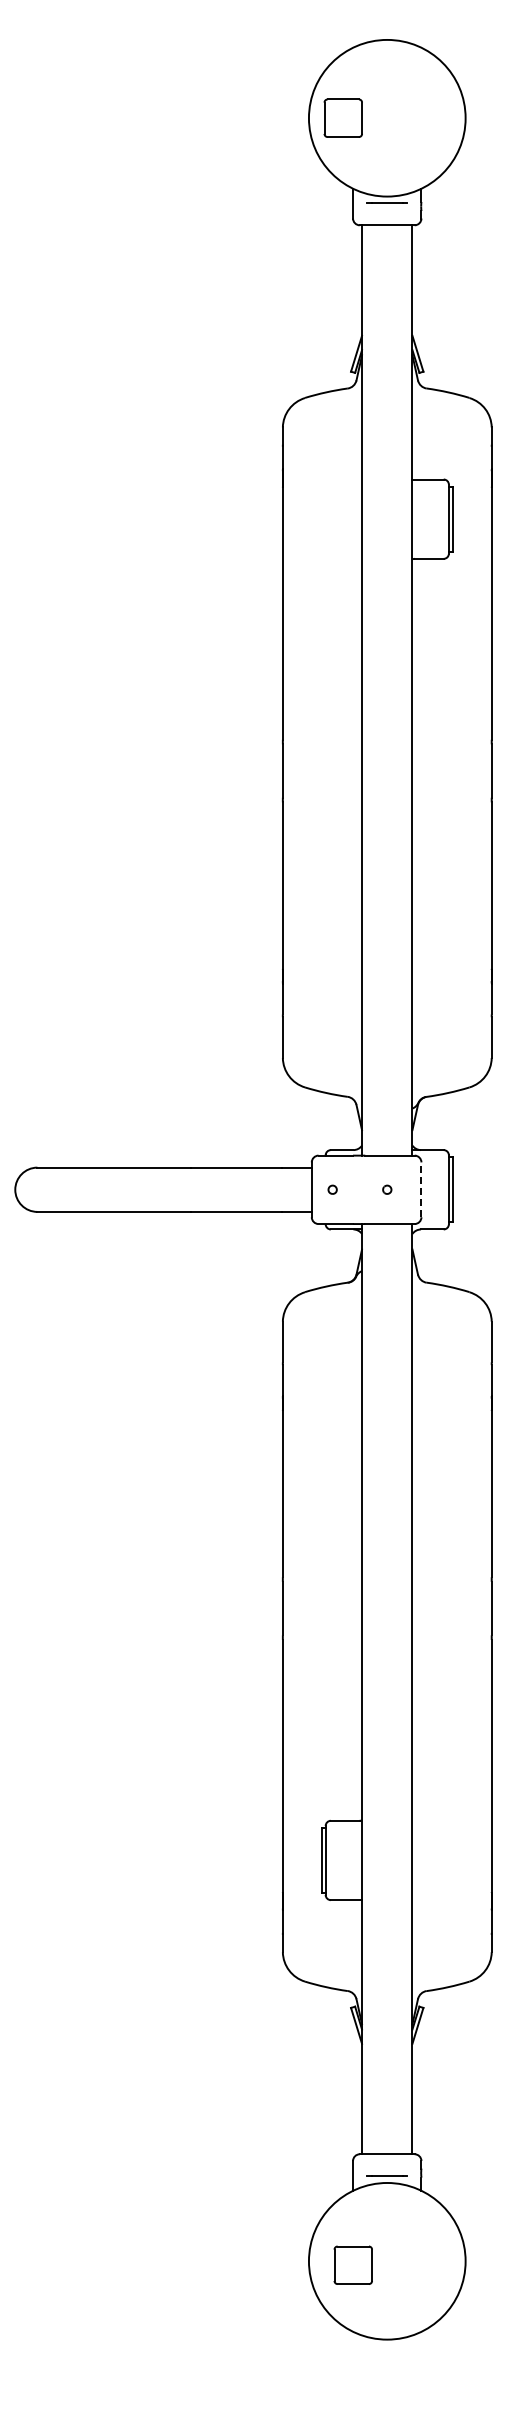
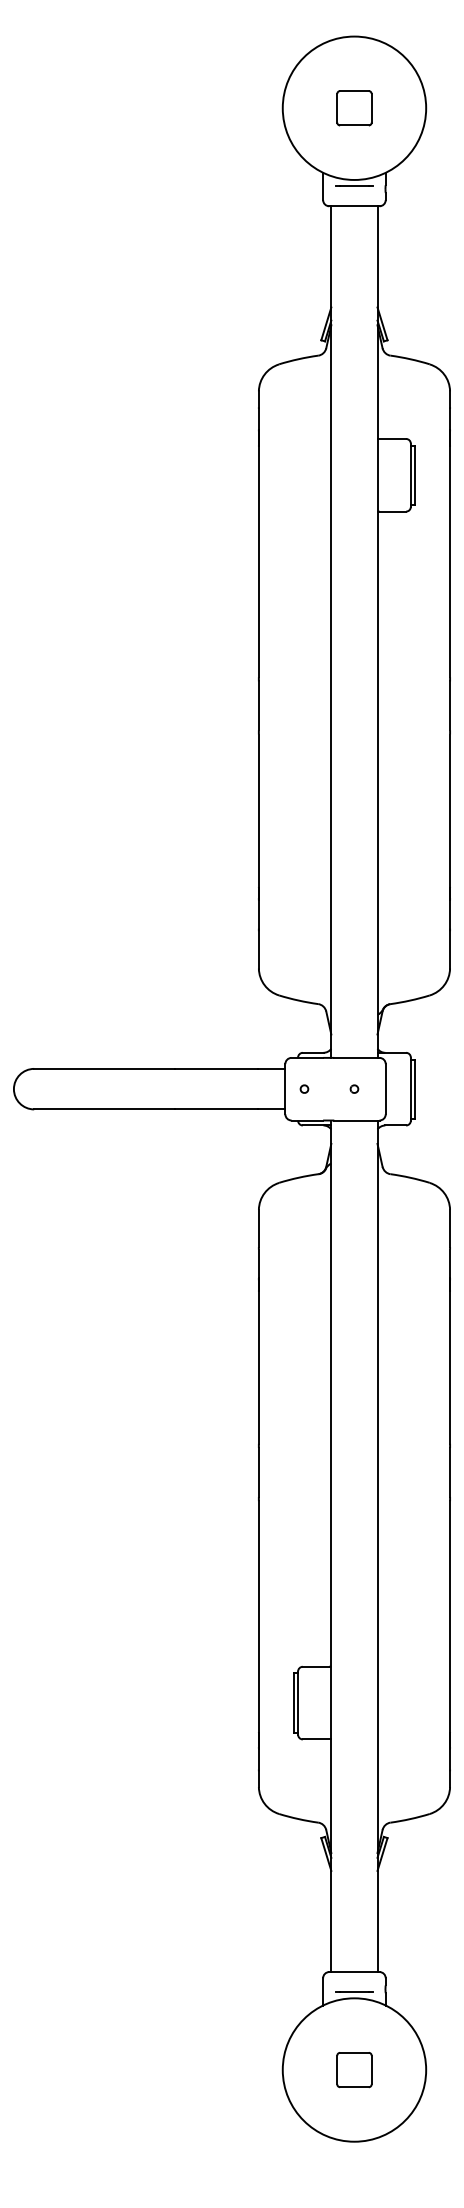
part: (342, 117) -> (353, 107), moved
line: (421, 1189) -> (385, 1088), dashed -> solid
part: (352, 2264) -> (353, 2069), moved

